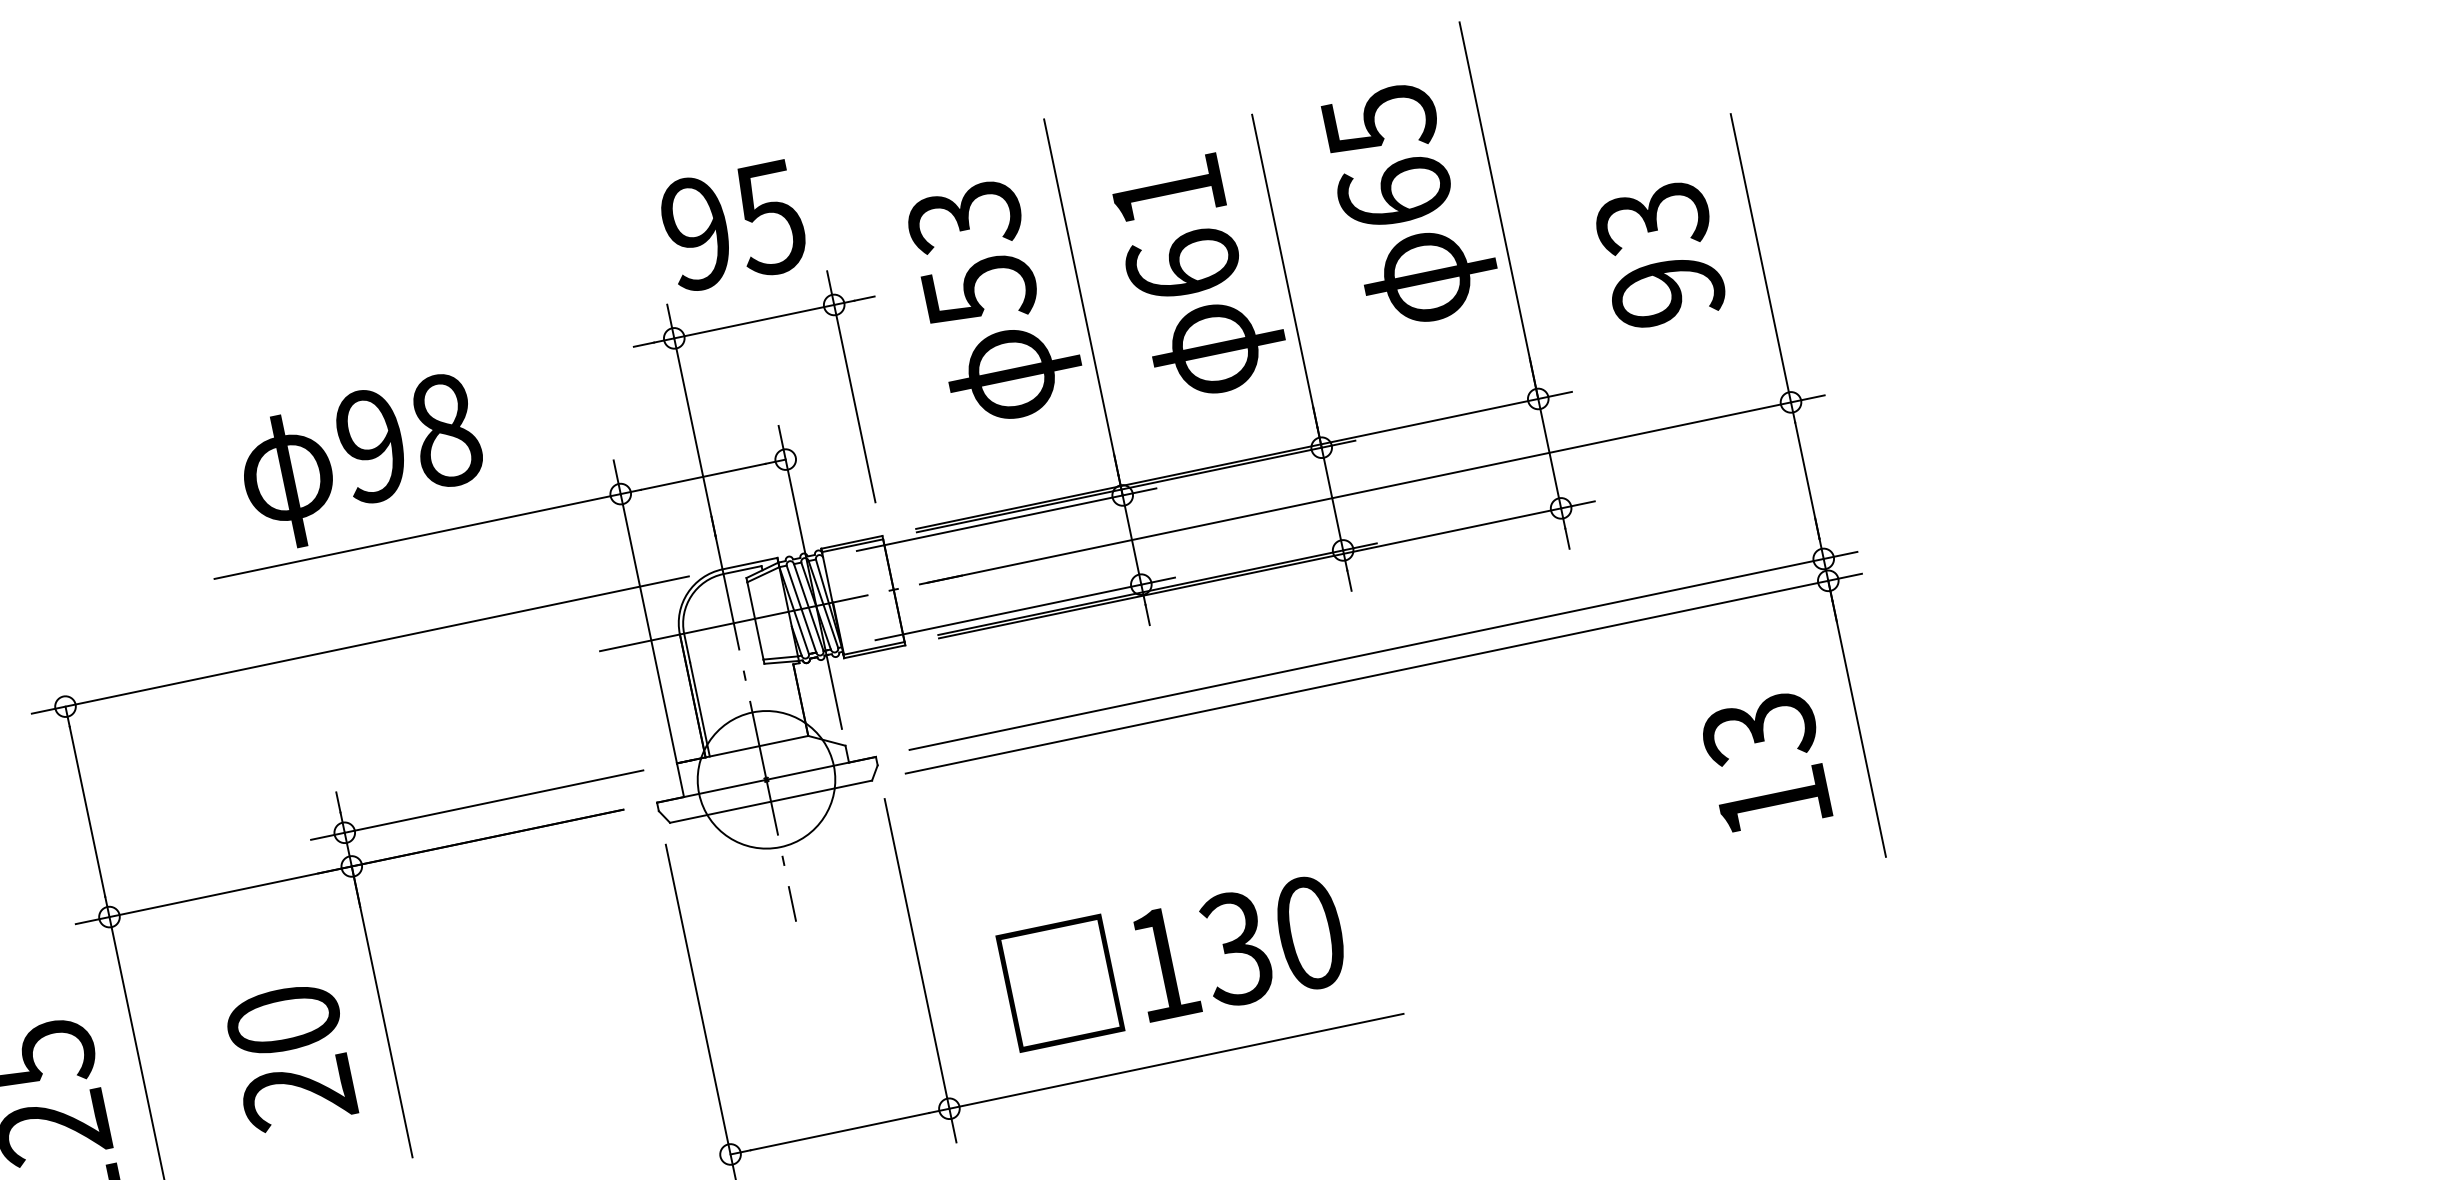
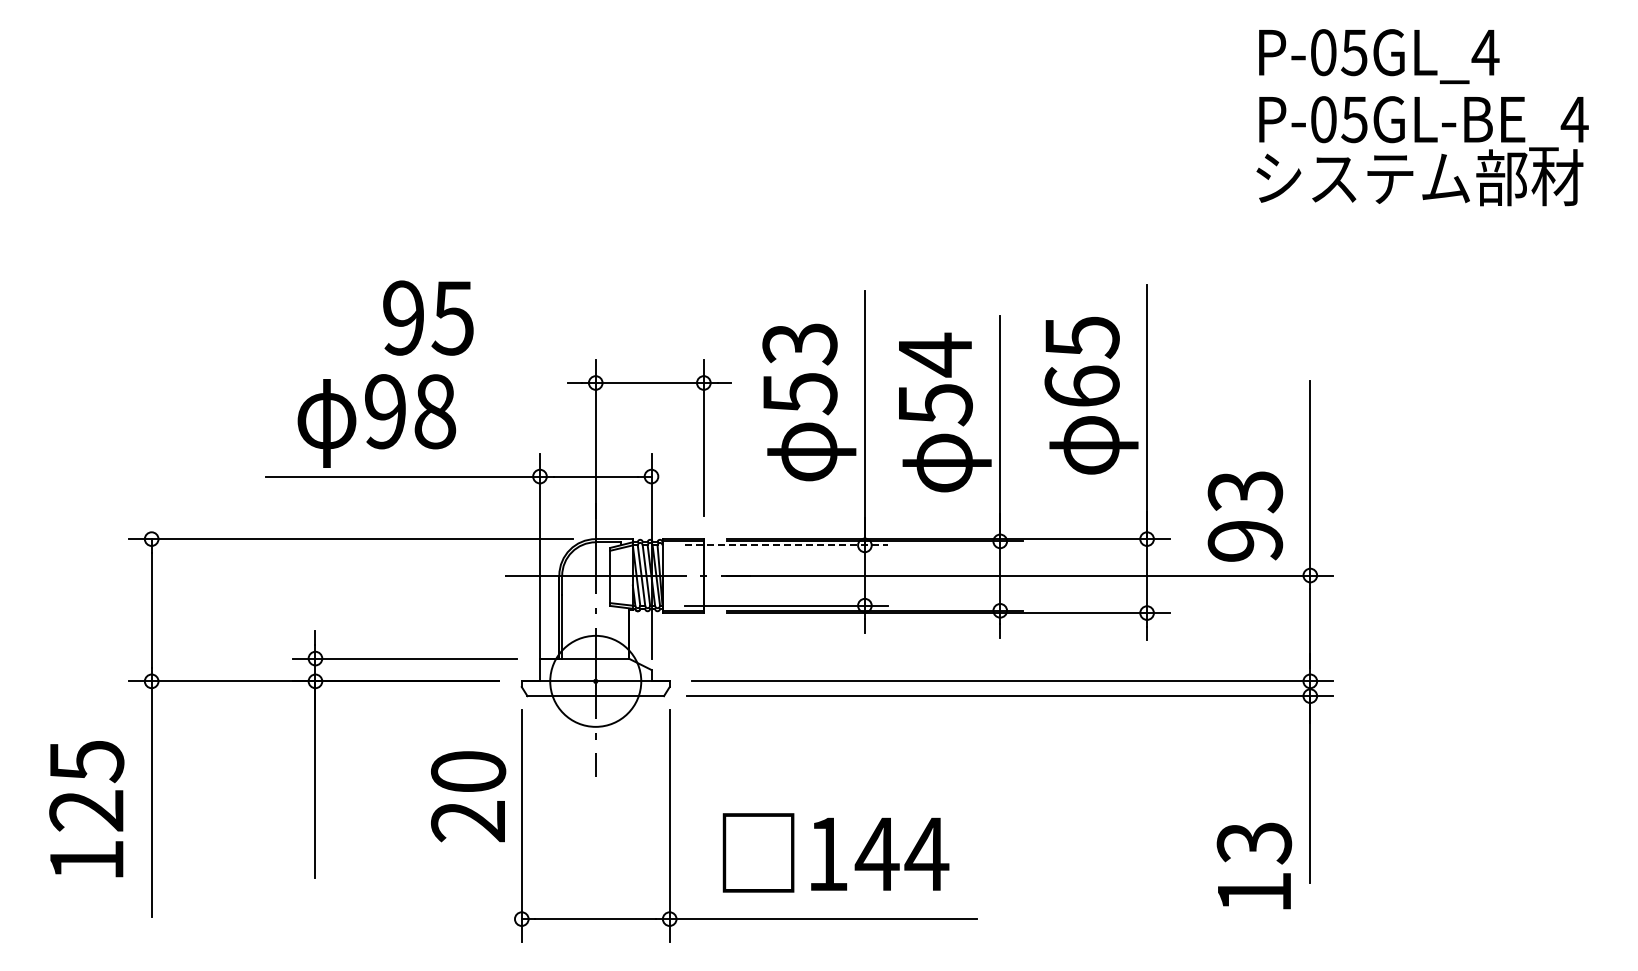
text: (733, 224) -> (428, 317), moved
text: (1174, 228) -> (934, 379), 61 -> 54
text: (1660, 255) -> (1245, 516), moved
line: (1006, 519) -> (786, 545), solid -> dashed
text: (1766, 762) -> (1254, 865), moved
text: (1272, 940) -> (901, 853), 130 -> 144
text: (291, 1056) -> (468, 796), moved

